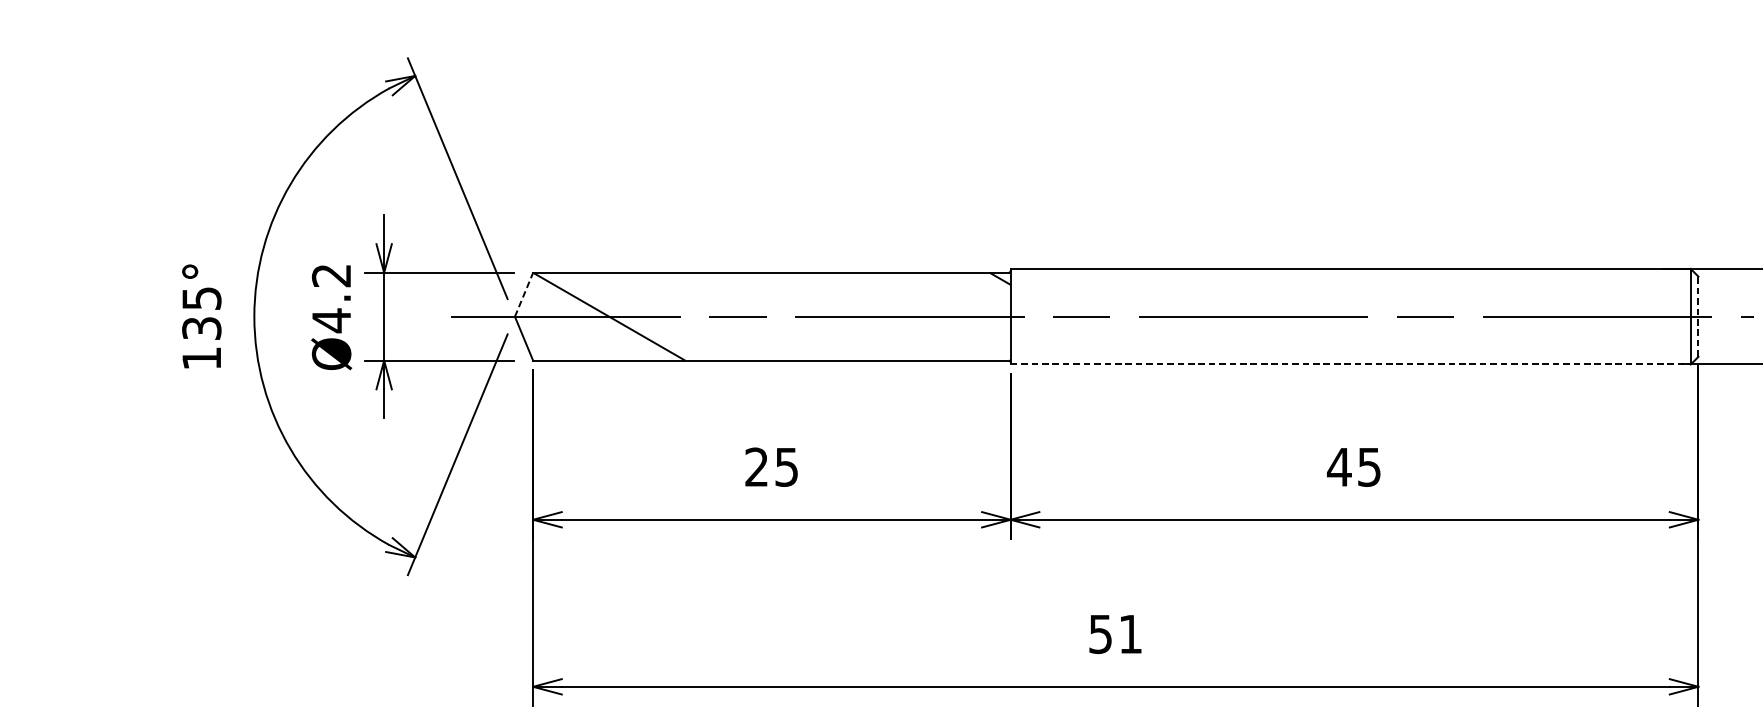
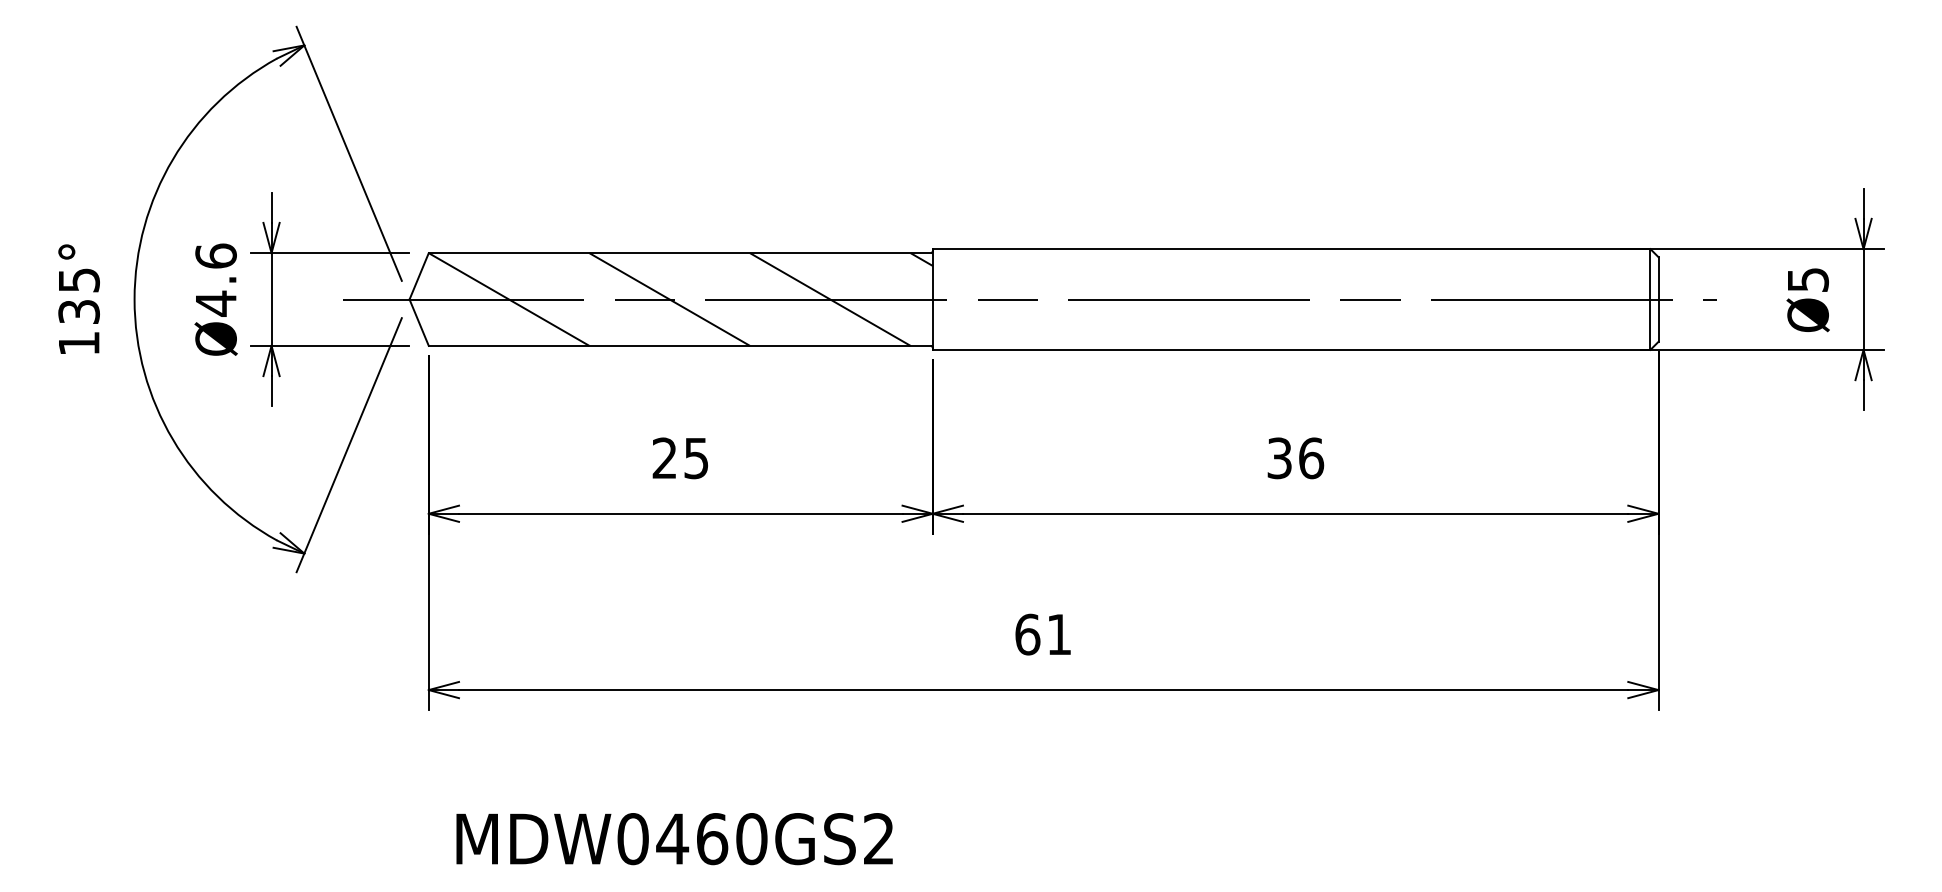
text: (331, 275) -> (215, 255), Ø4.2 -> Ø4.6
line: (524, 293) -> (419, 275), dashed -> solid
line: (761, 316) -> (669, 299), added
line: (913, 316) -> (830, 299), added
line: (1698, 316) -> (1658, 299), dashed -> solid
line: (1350, 364) -> (1291, 349), dashed -> solid
text: (1354, 467) -> (1295, 458), 45 -> 36
text: (1100, 634) -> (1027, 634), 51 -> 61

